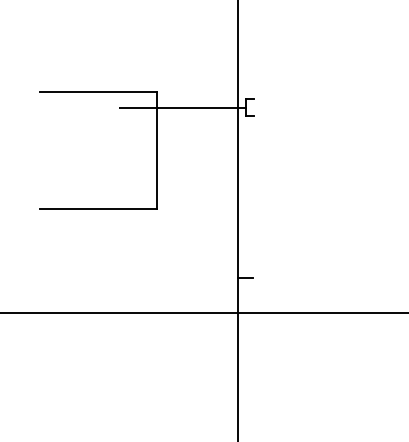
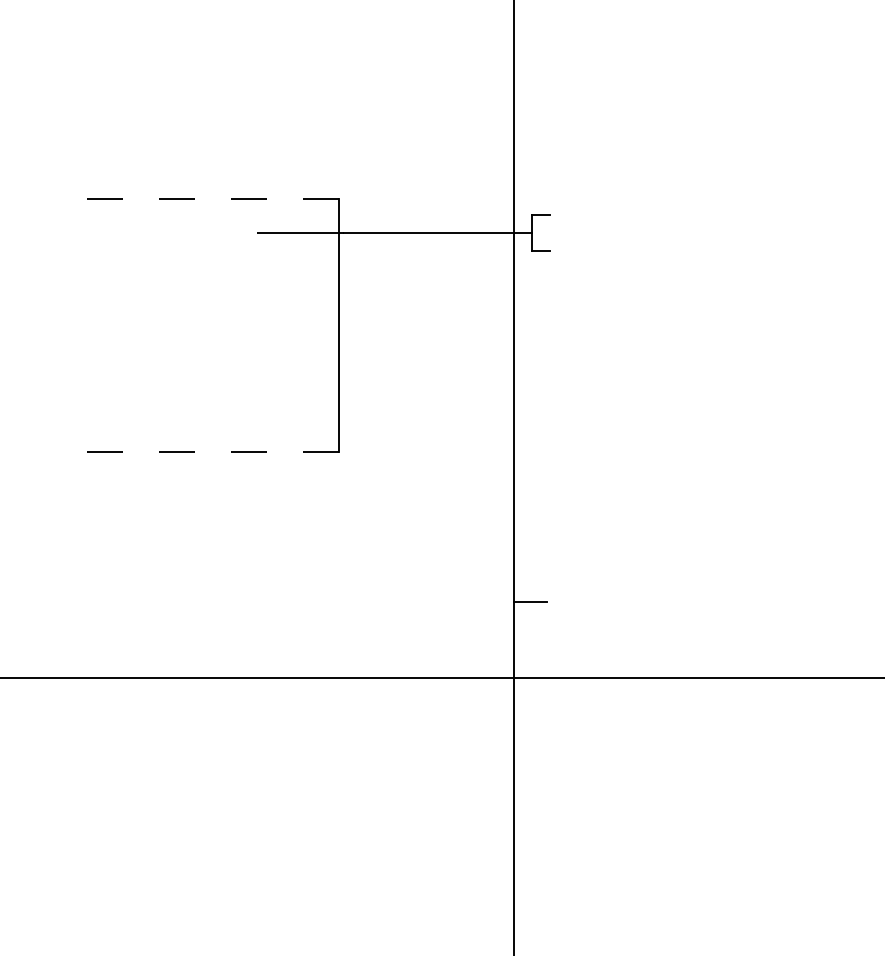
line: (98, 92) -> (213, 199), solid -> dashed
line: (97, 208) -> (210, 450), solid -> dashed

